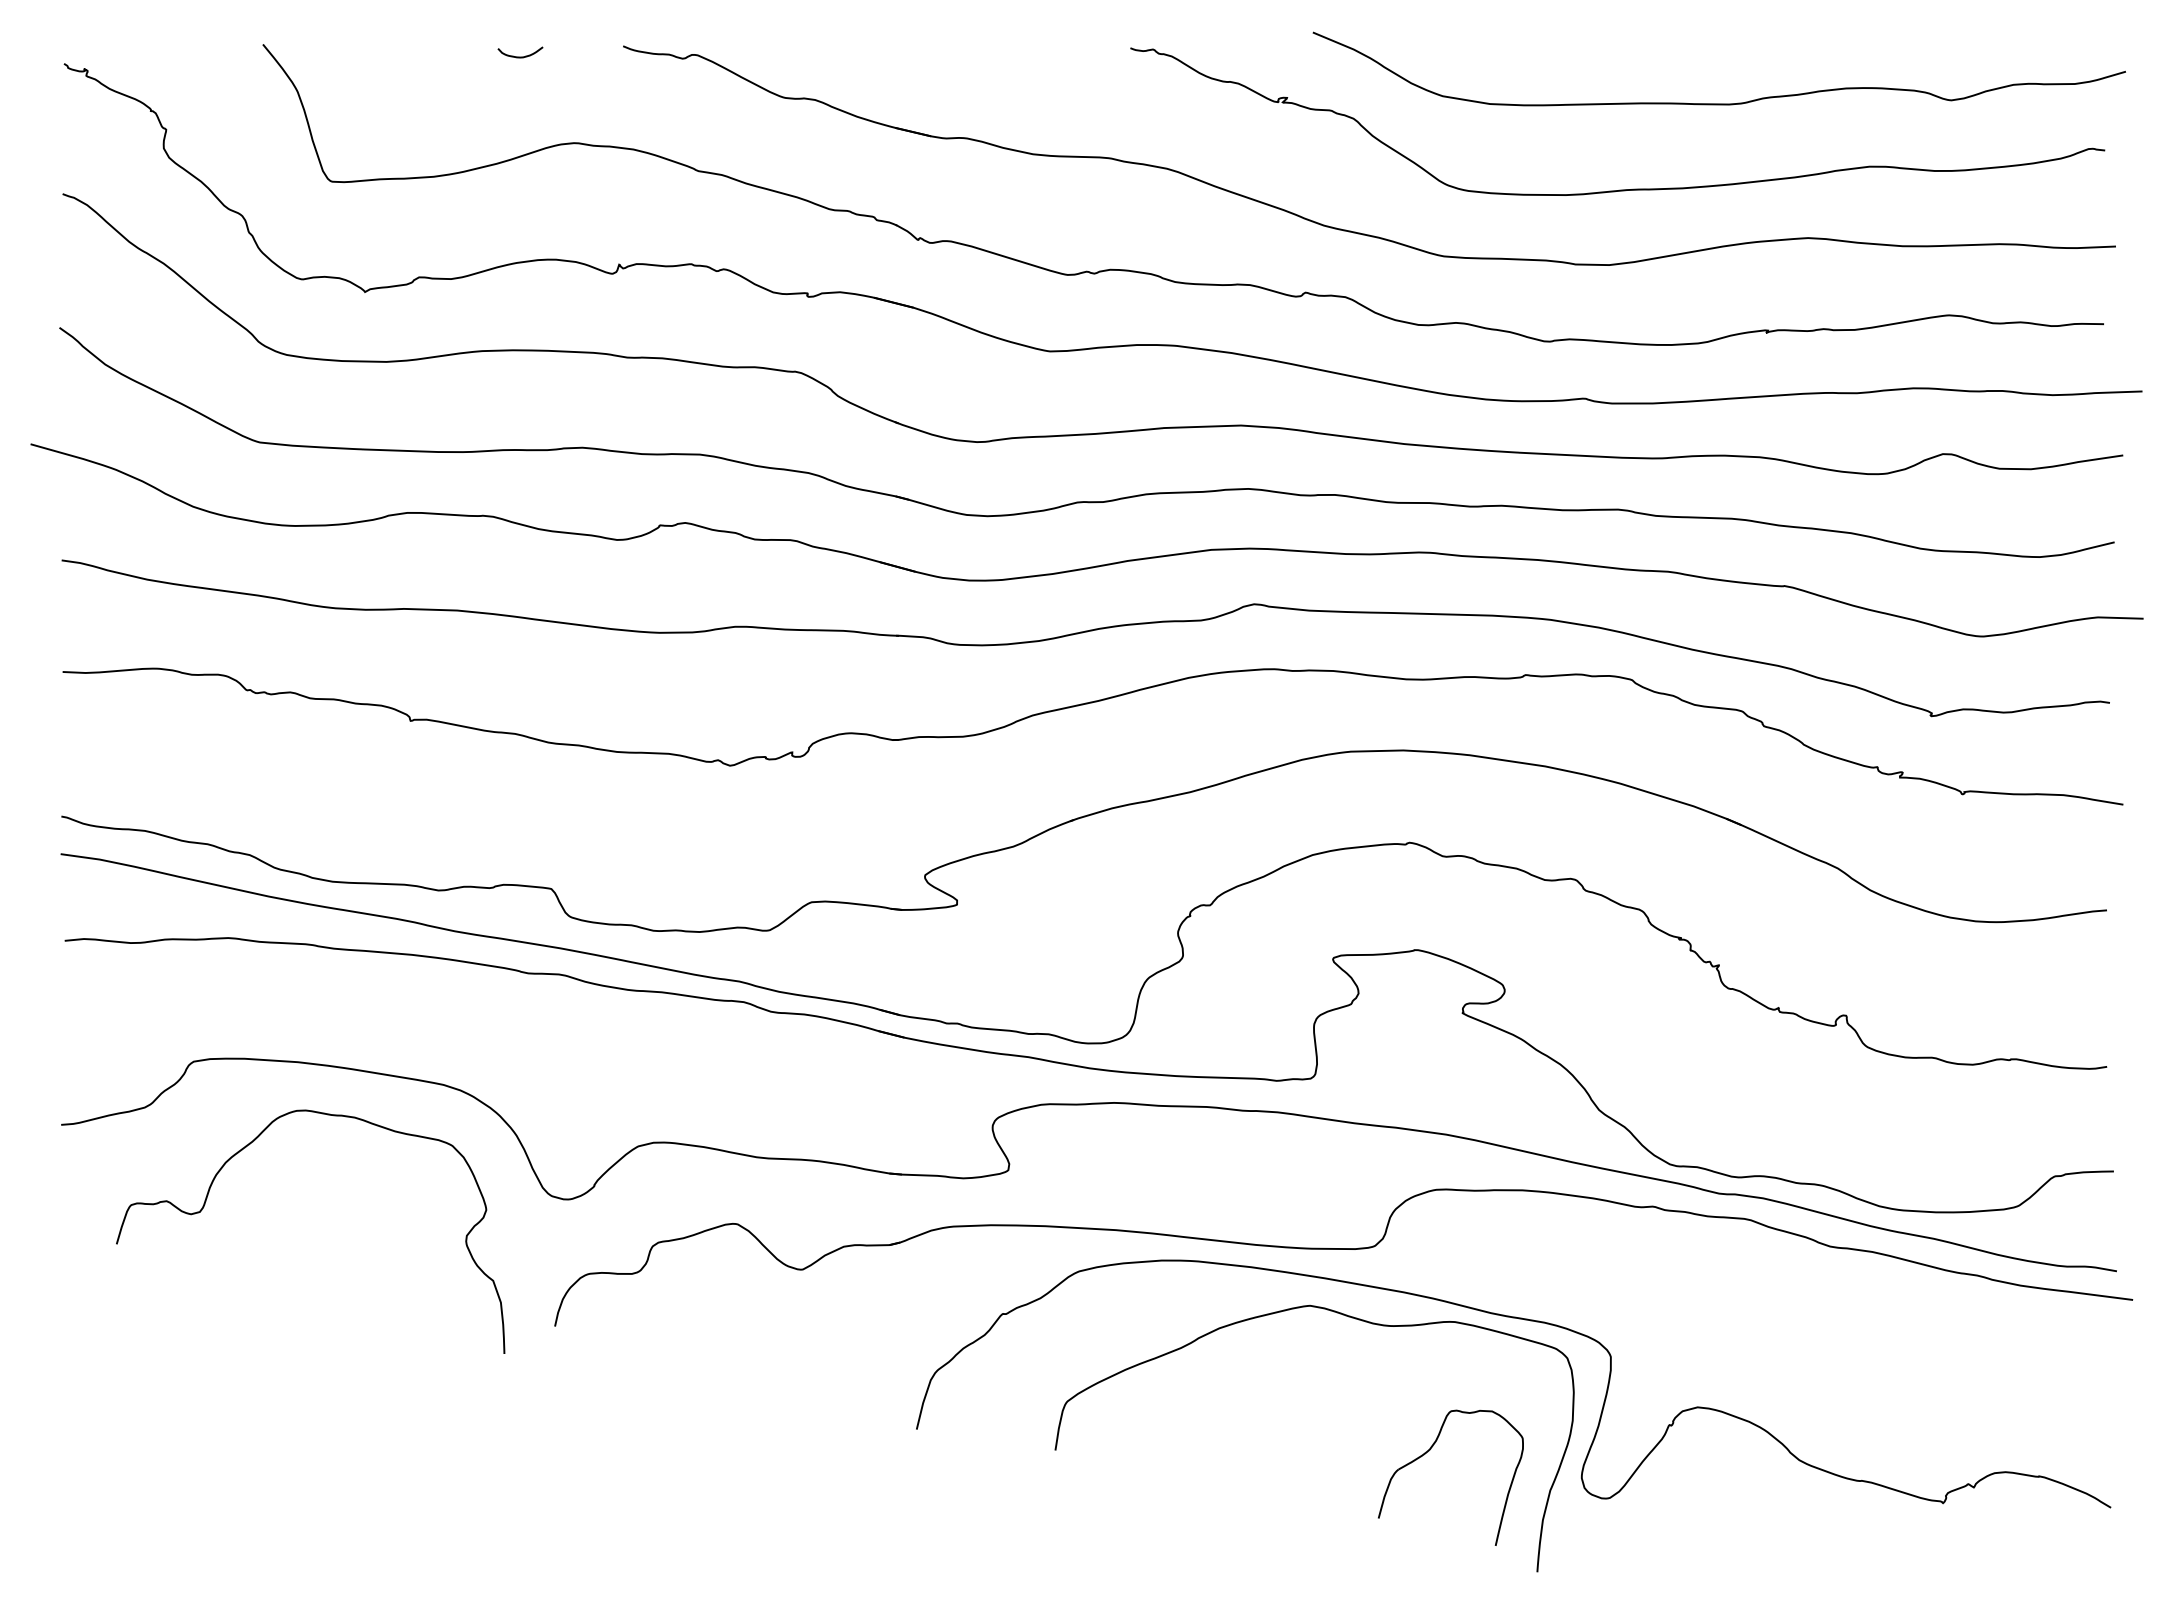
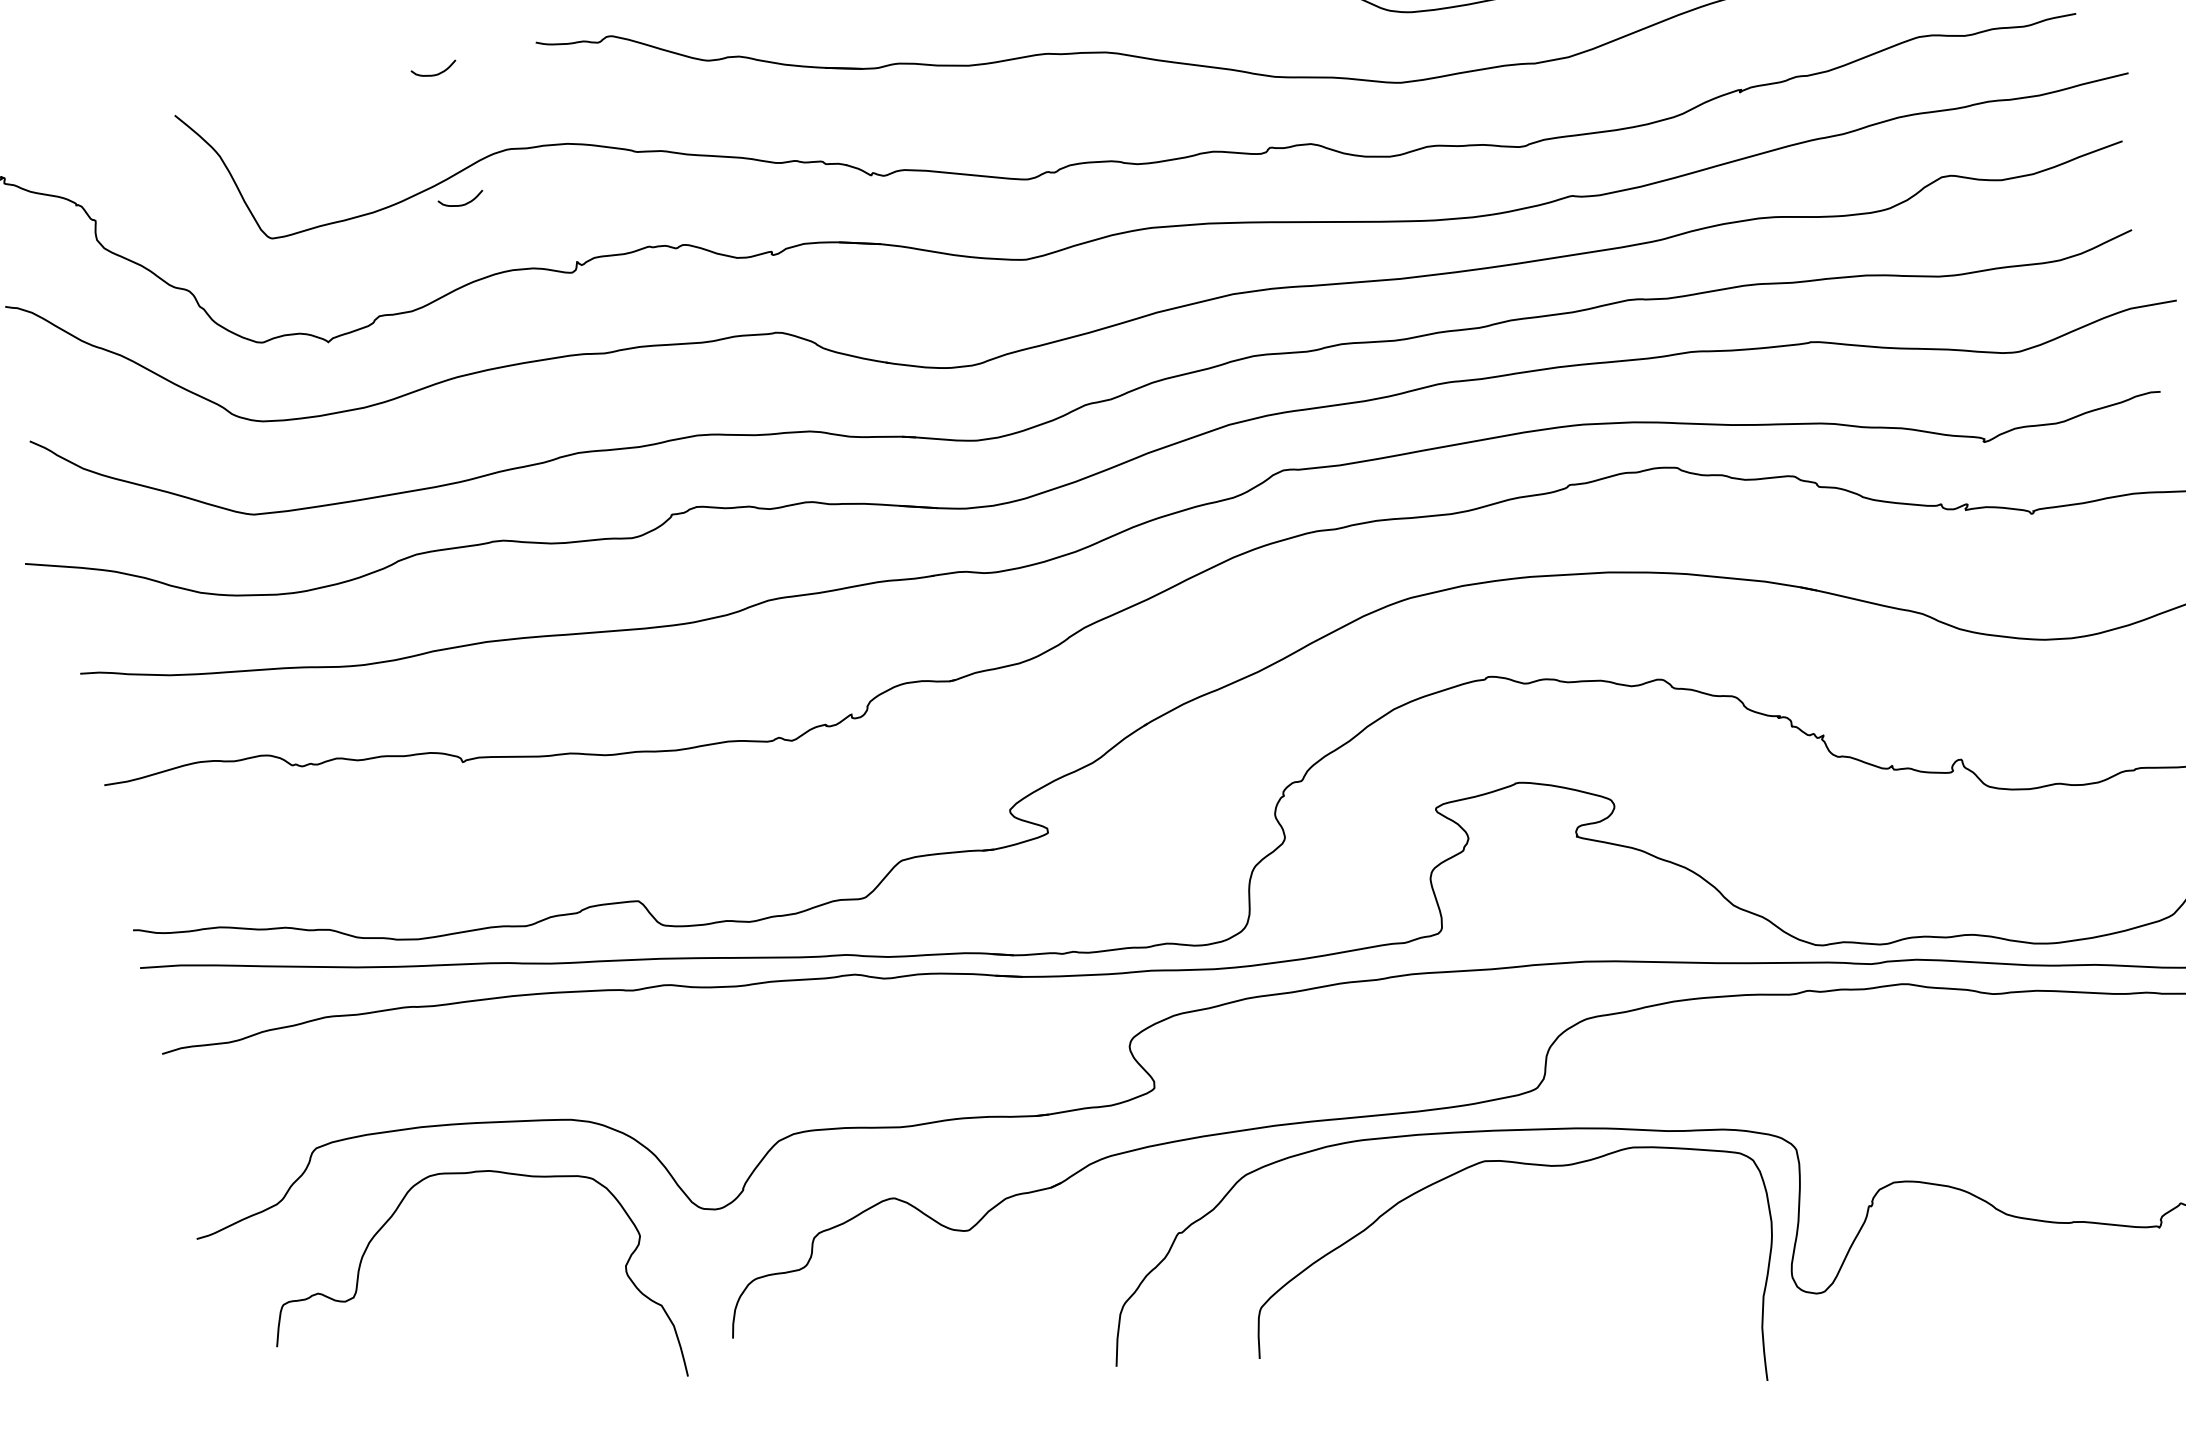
curve: (520, 186) -> (462, 204), added
part: (1429, 1451) -> (1634, 1282), removed

